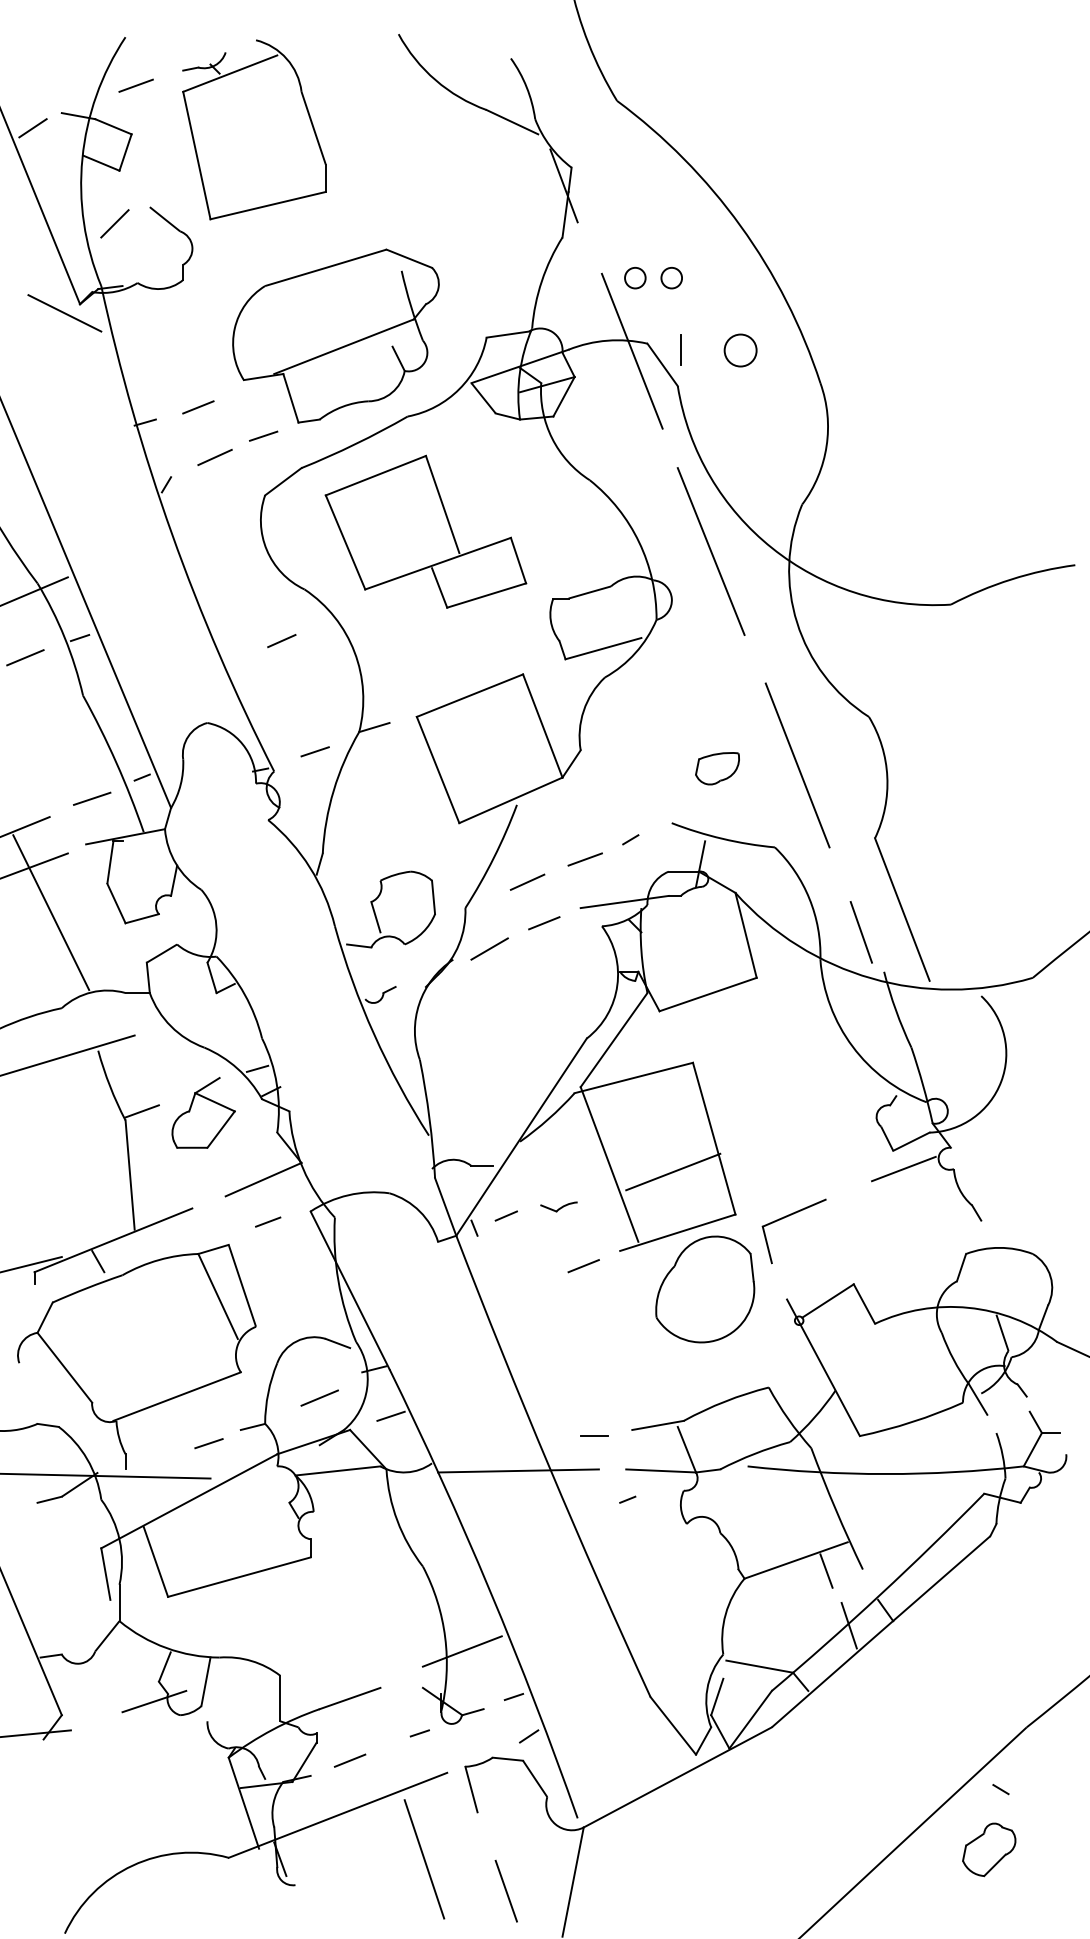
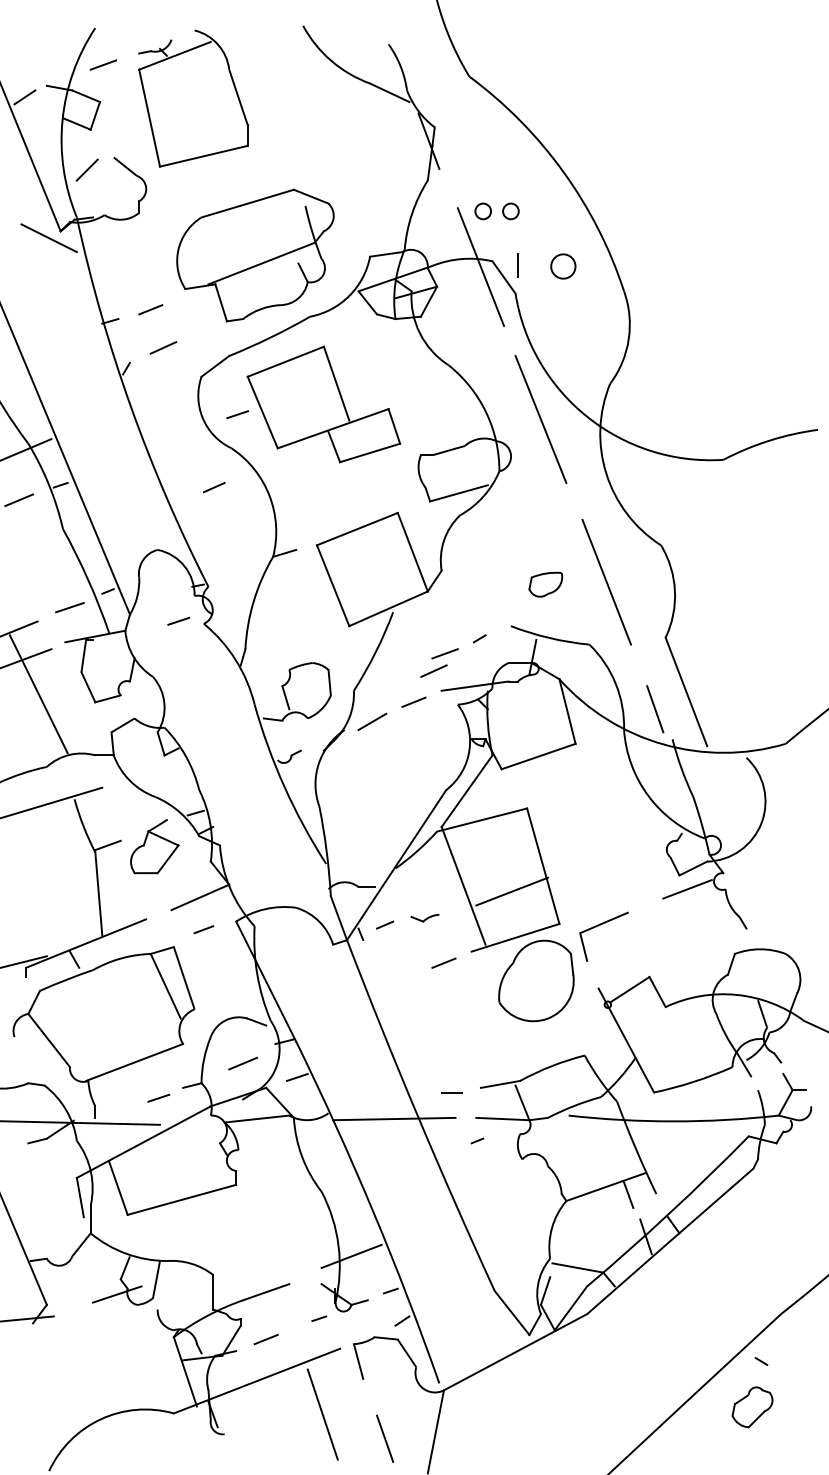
line: (263, 435) -> (237, 414), moved
line: (314, 751) -> (178, 621), moved
line: (527, 881) -> (433, 670), moved

